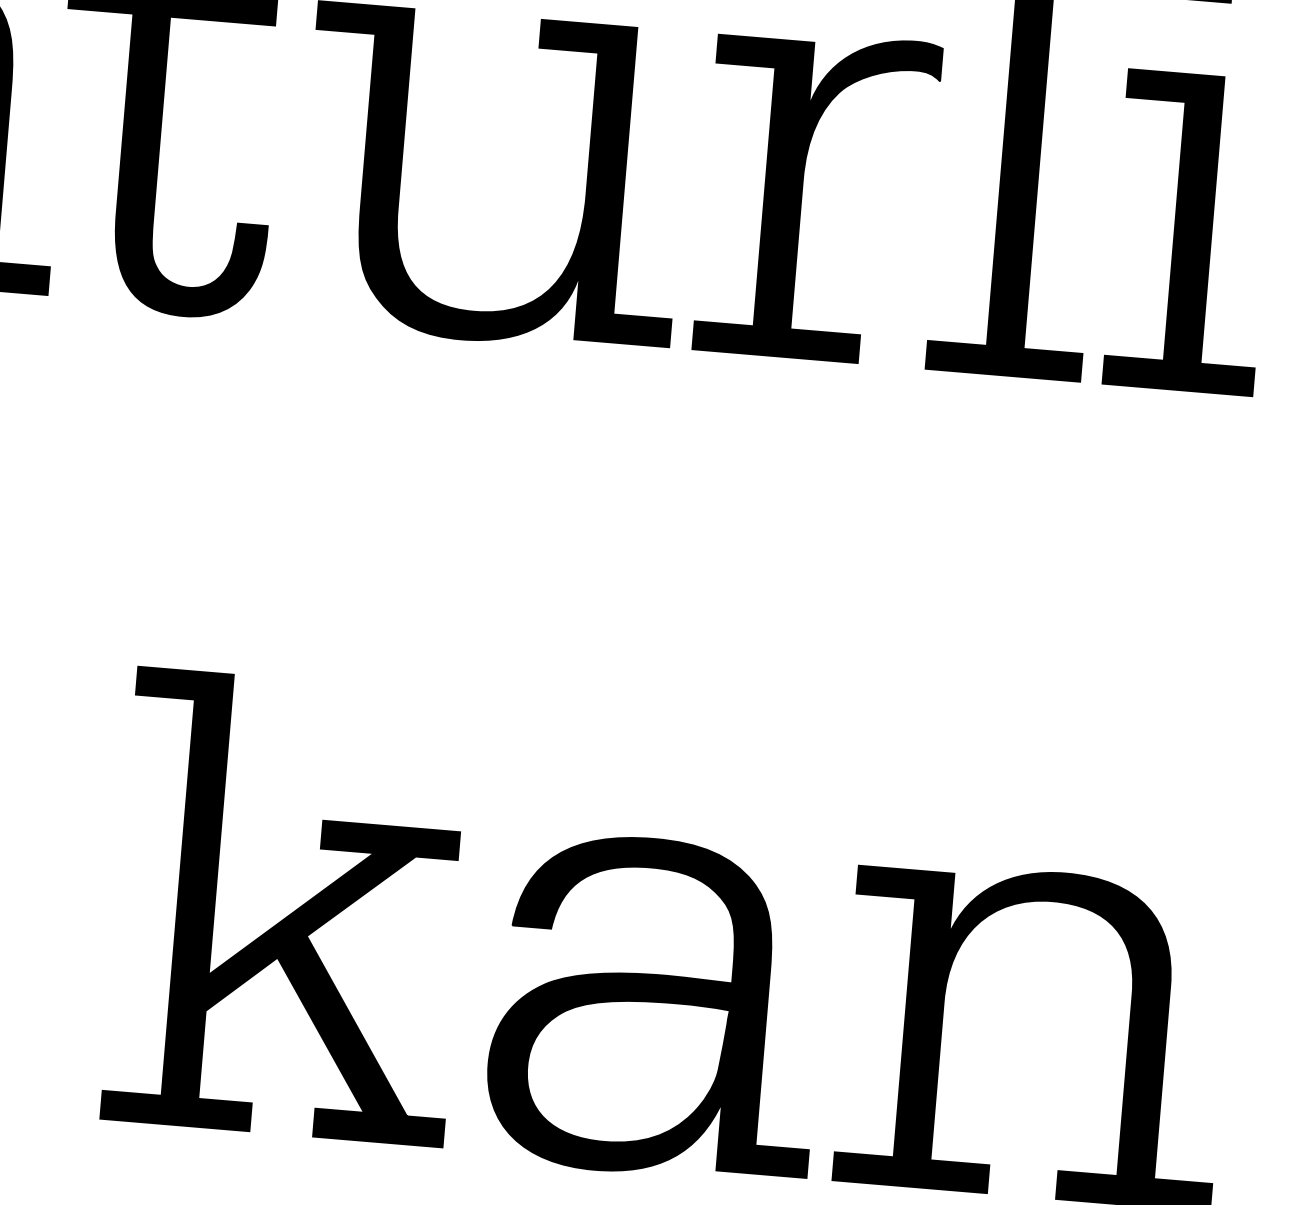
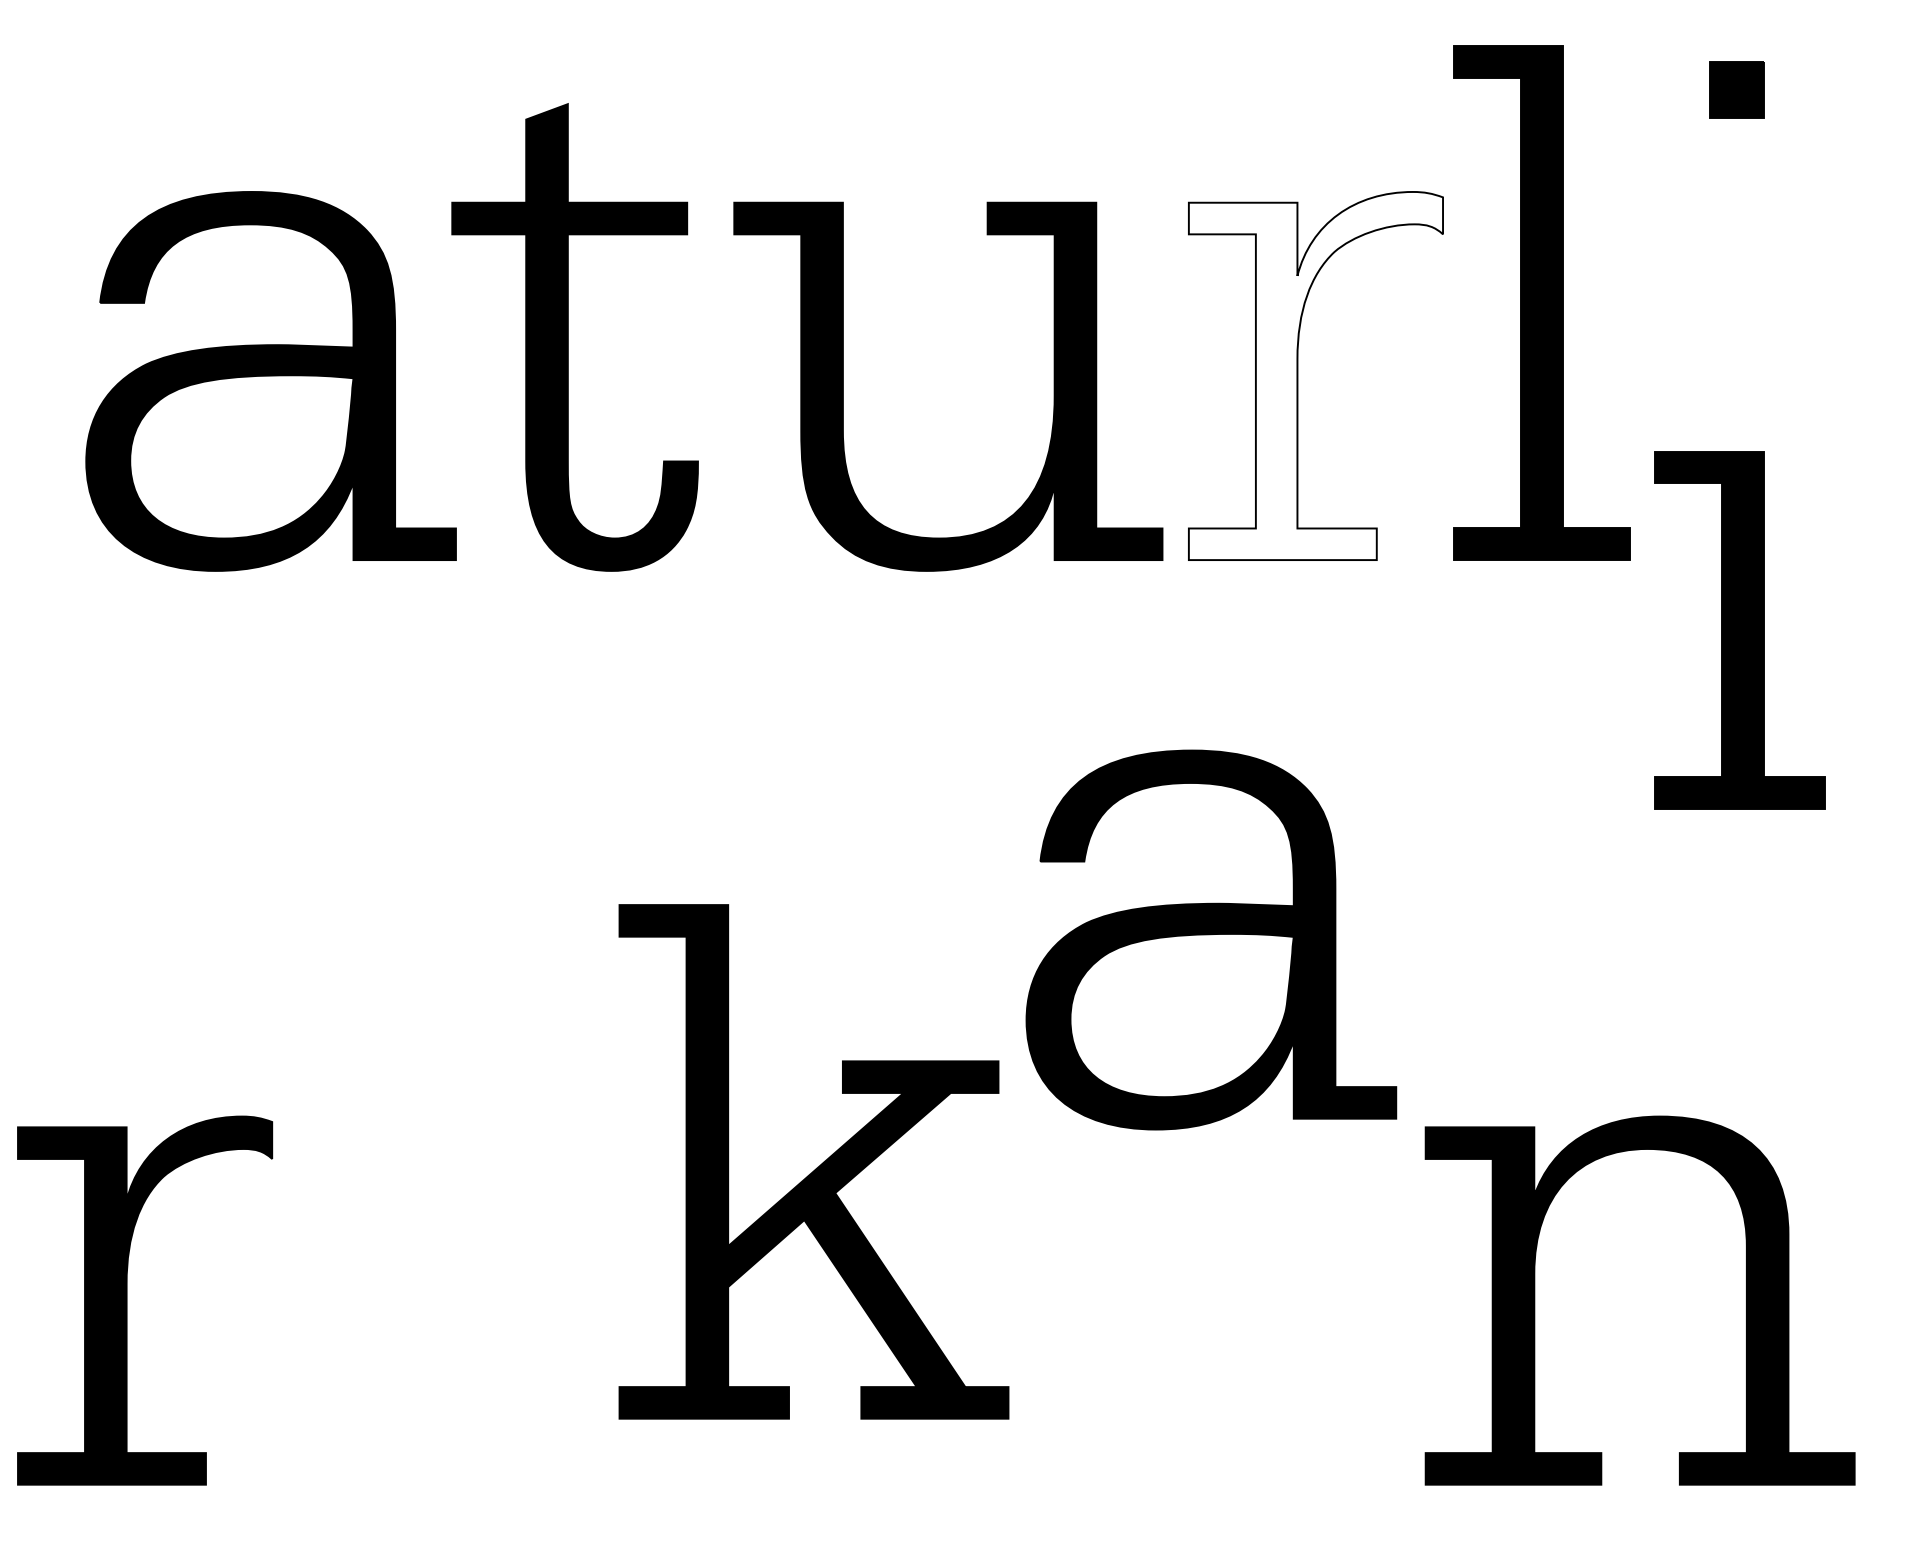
fill: (817, 196) -> (1315, 375), removed
part: (1190, 232) -> (1739, 630), moved
part: (293, 911) -> (817, 1166), moved
part: (657, 1006) -> (1211, 939), moved

